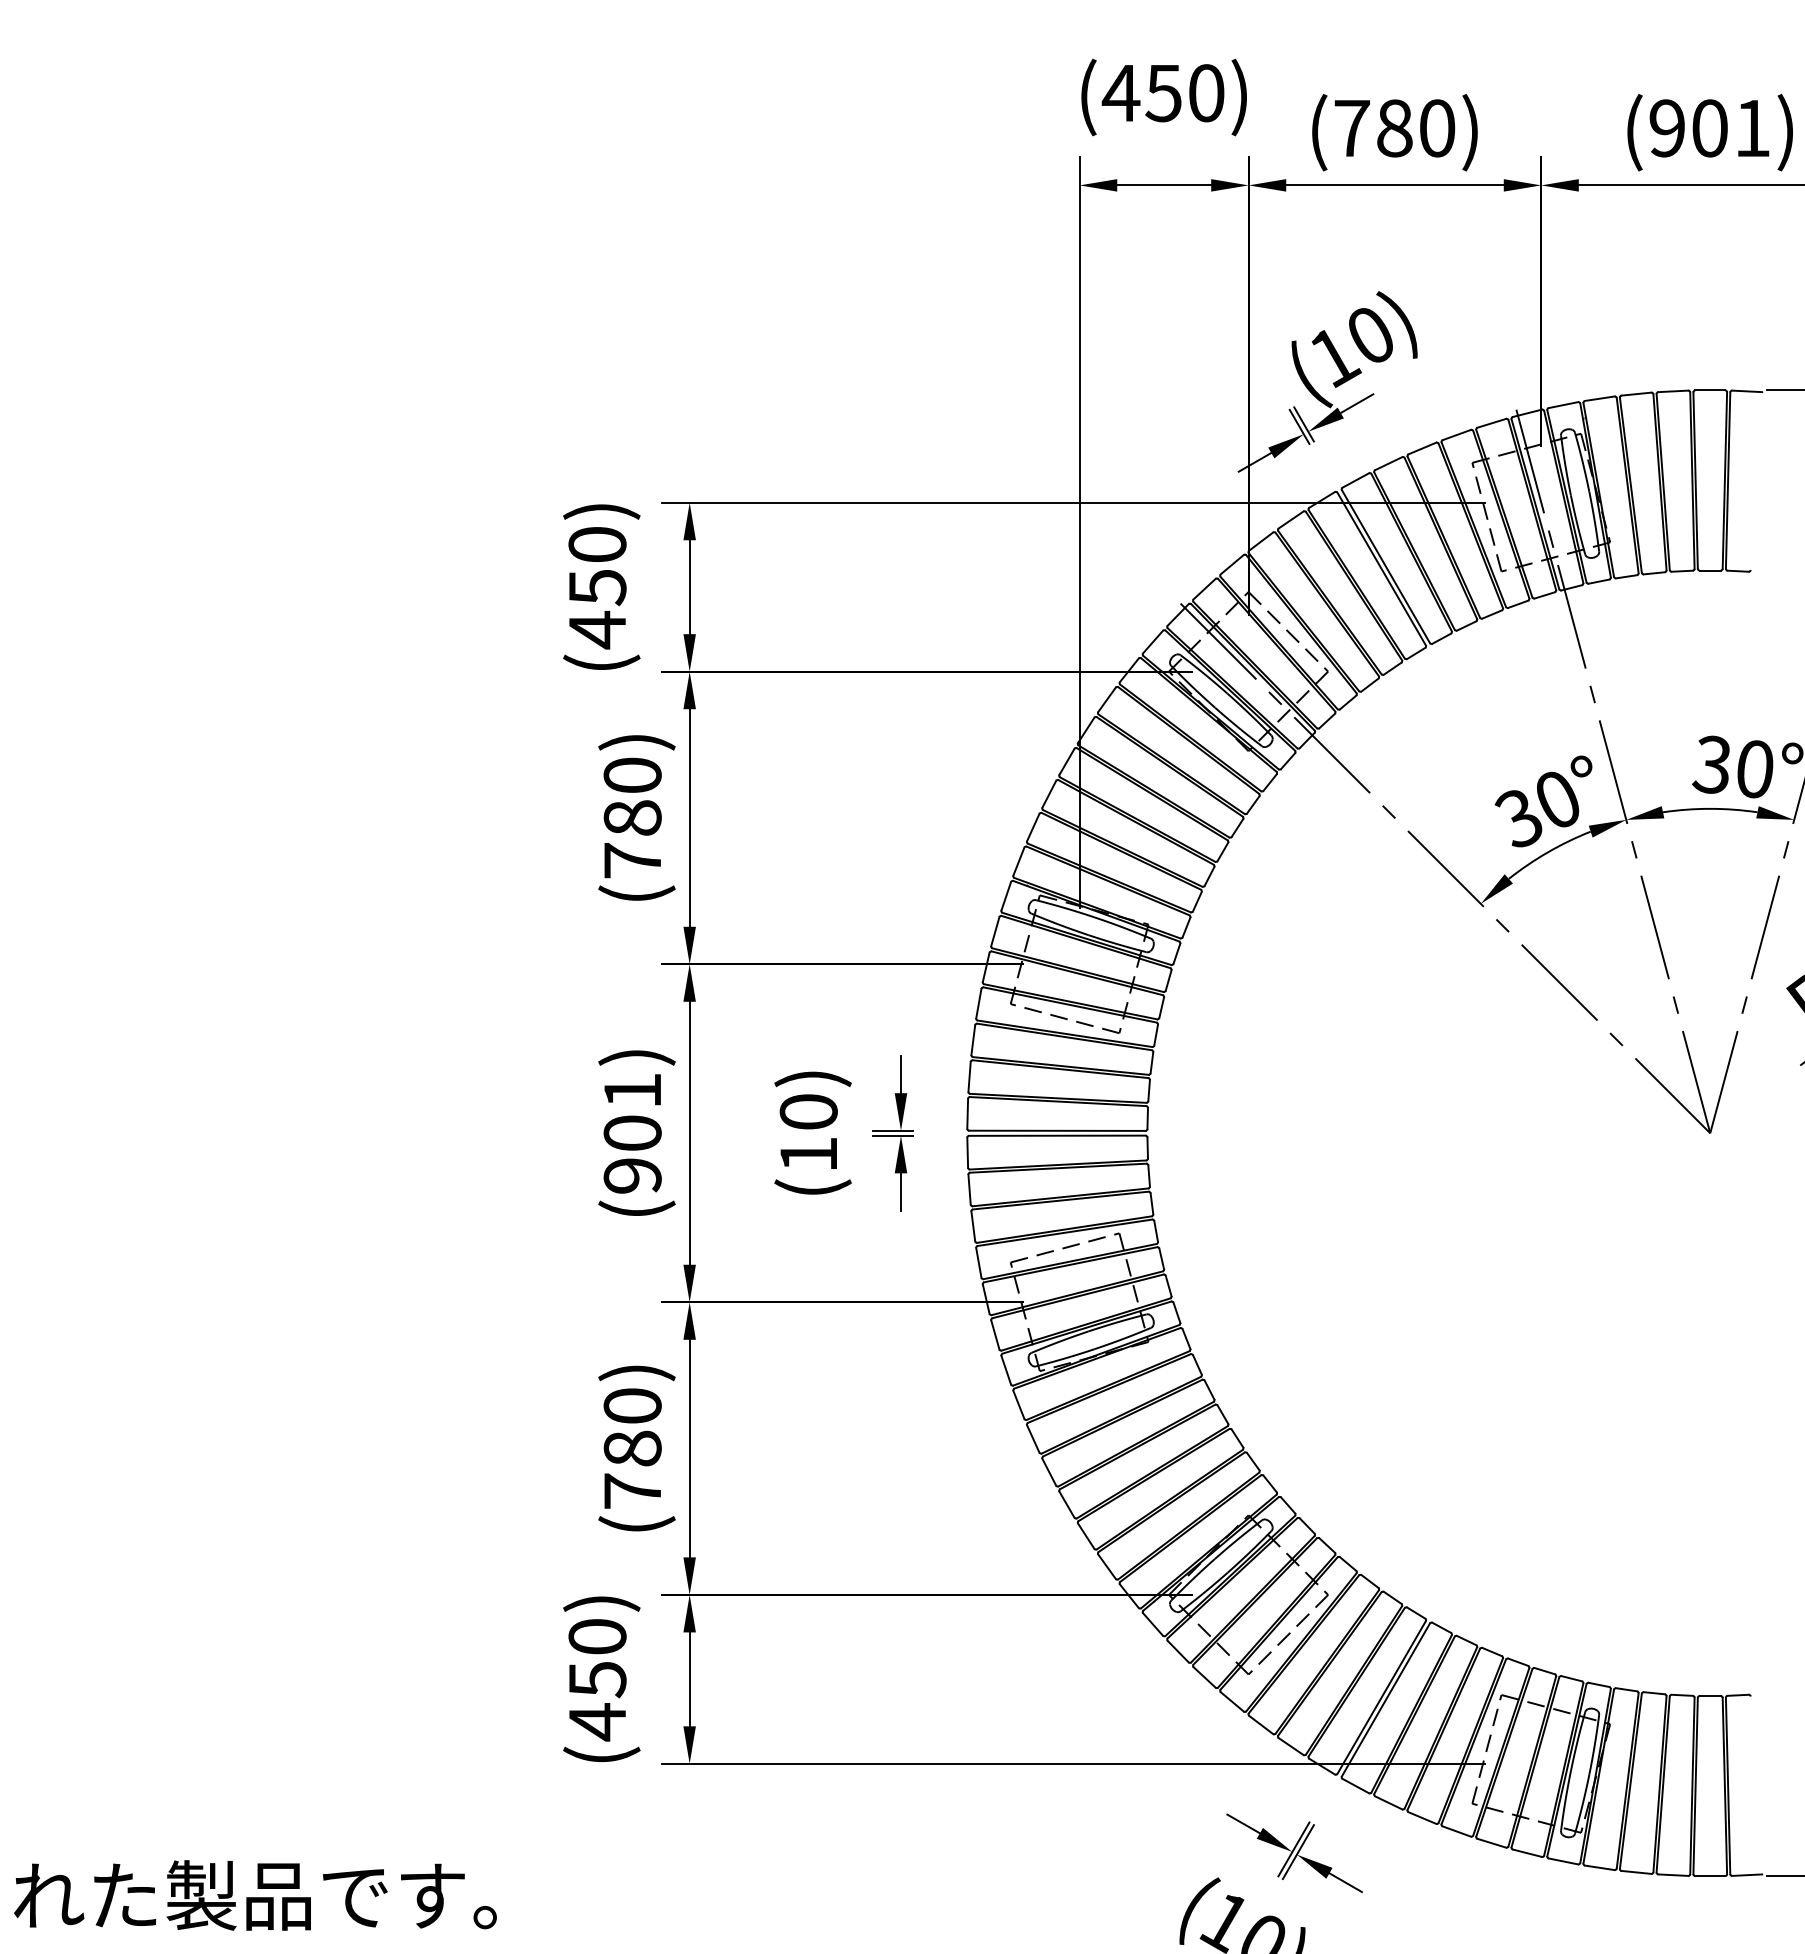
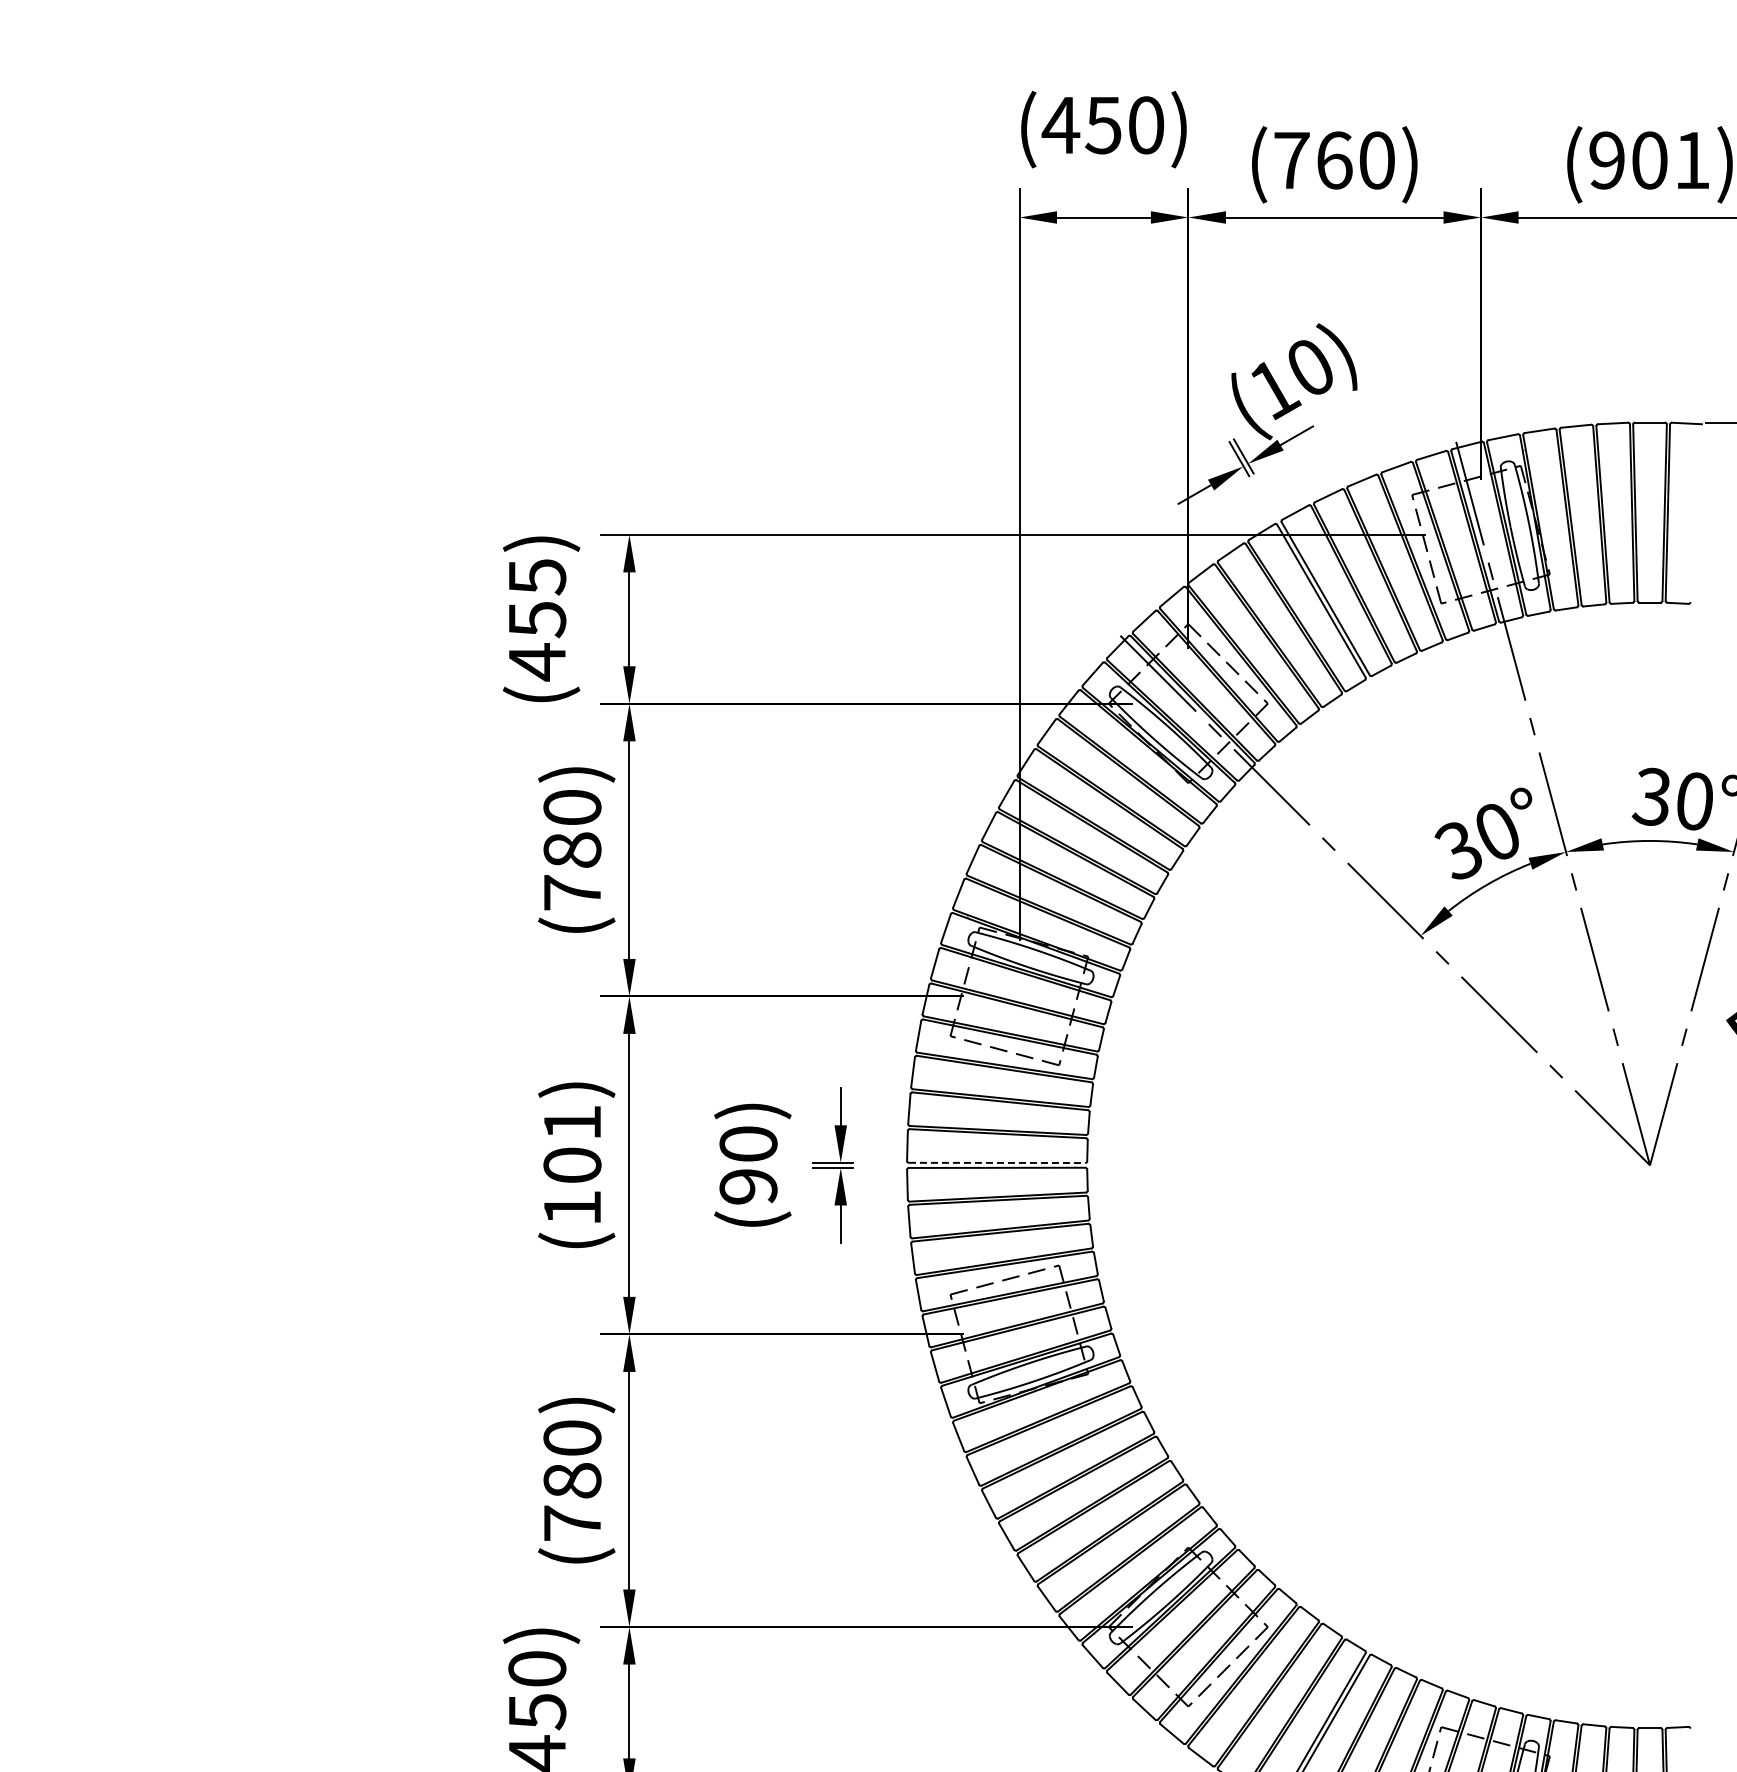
text: (1394, 128) -> (1334, 160), (780) -> (760)
text: (597, 545) -> (537, 577), (450) -> (455)
line: (1057, 1130) -> (997, 1162), solid -> dashed
text: (808, 1154) -> (748, 1186), (10) -> (90)
text: (632, 1175) -> (572, 1207), (901) -> (101)

